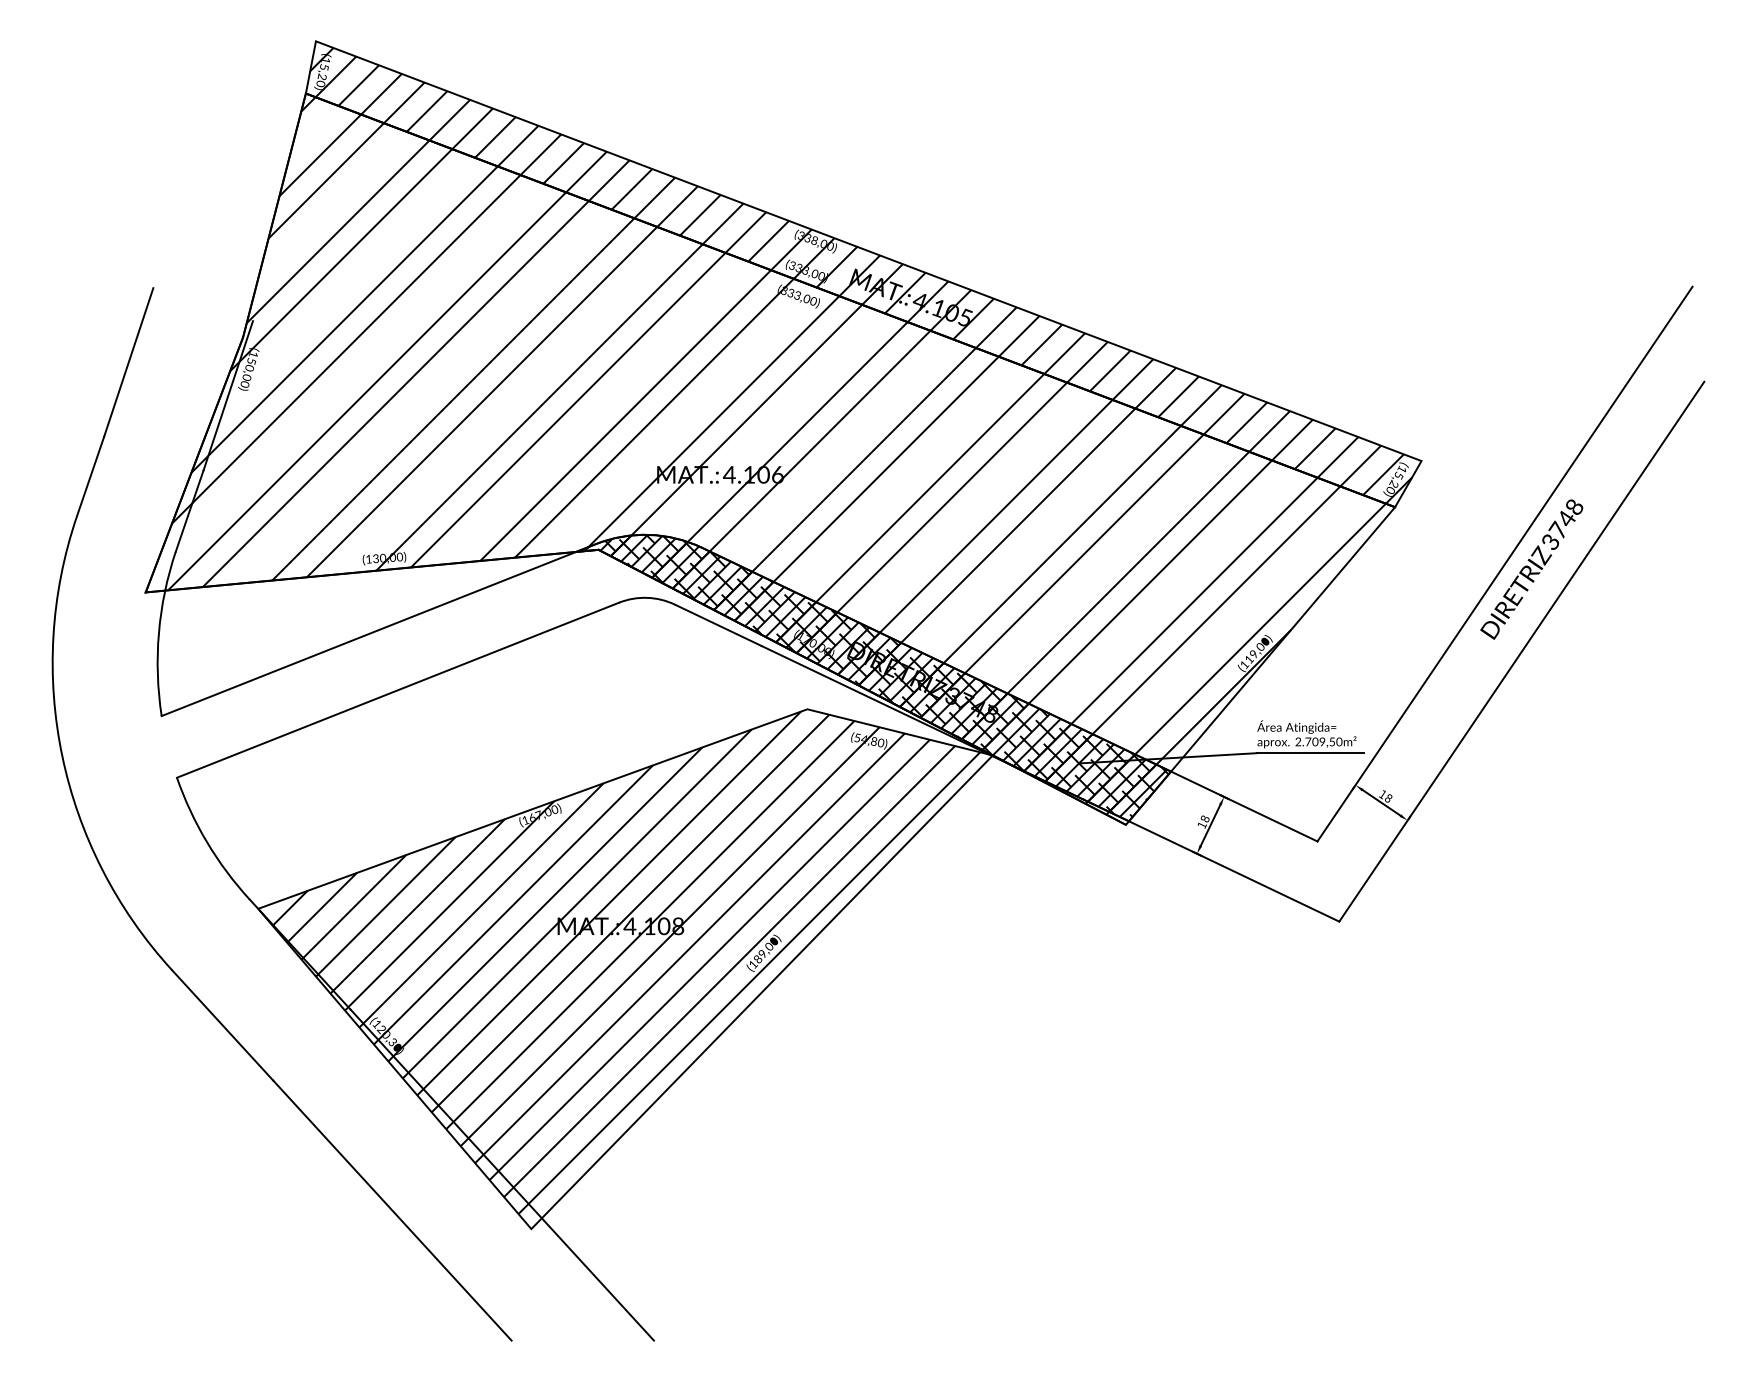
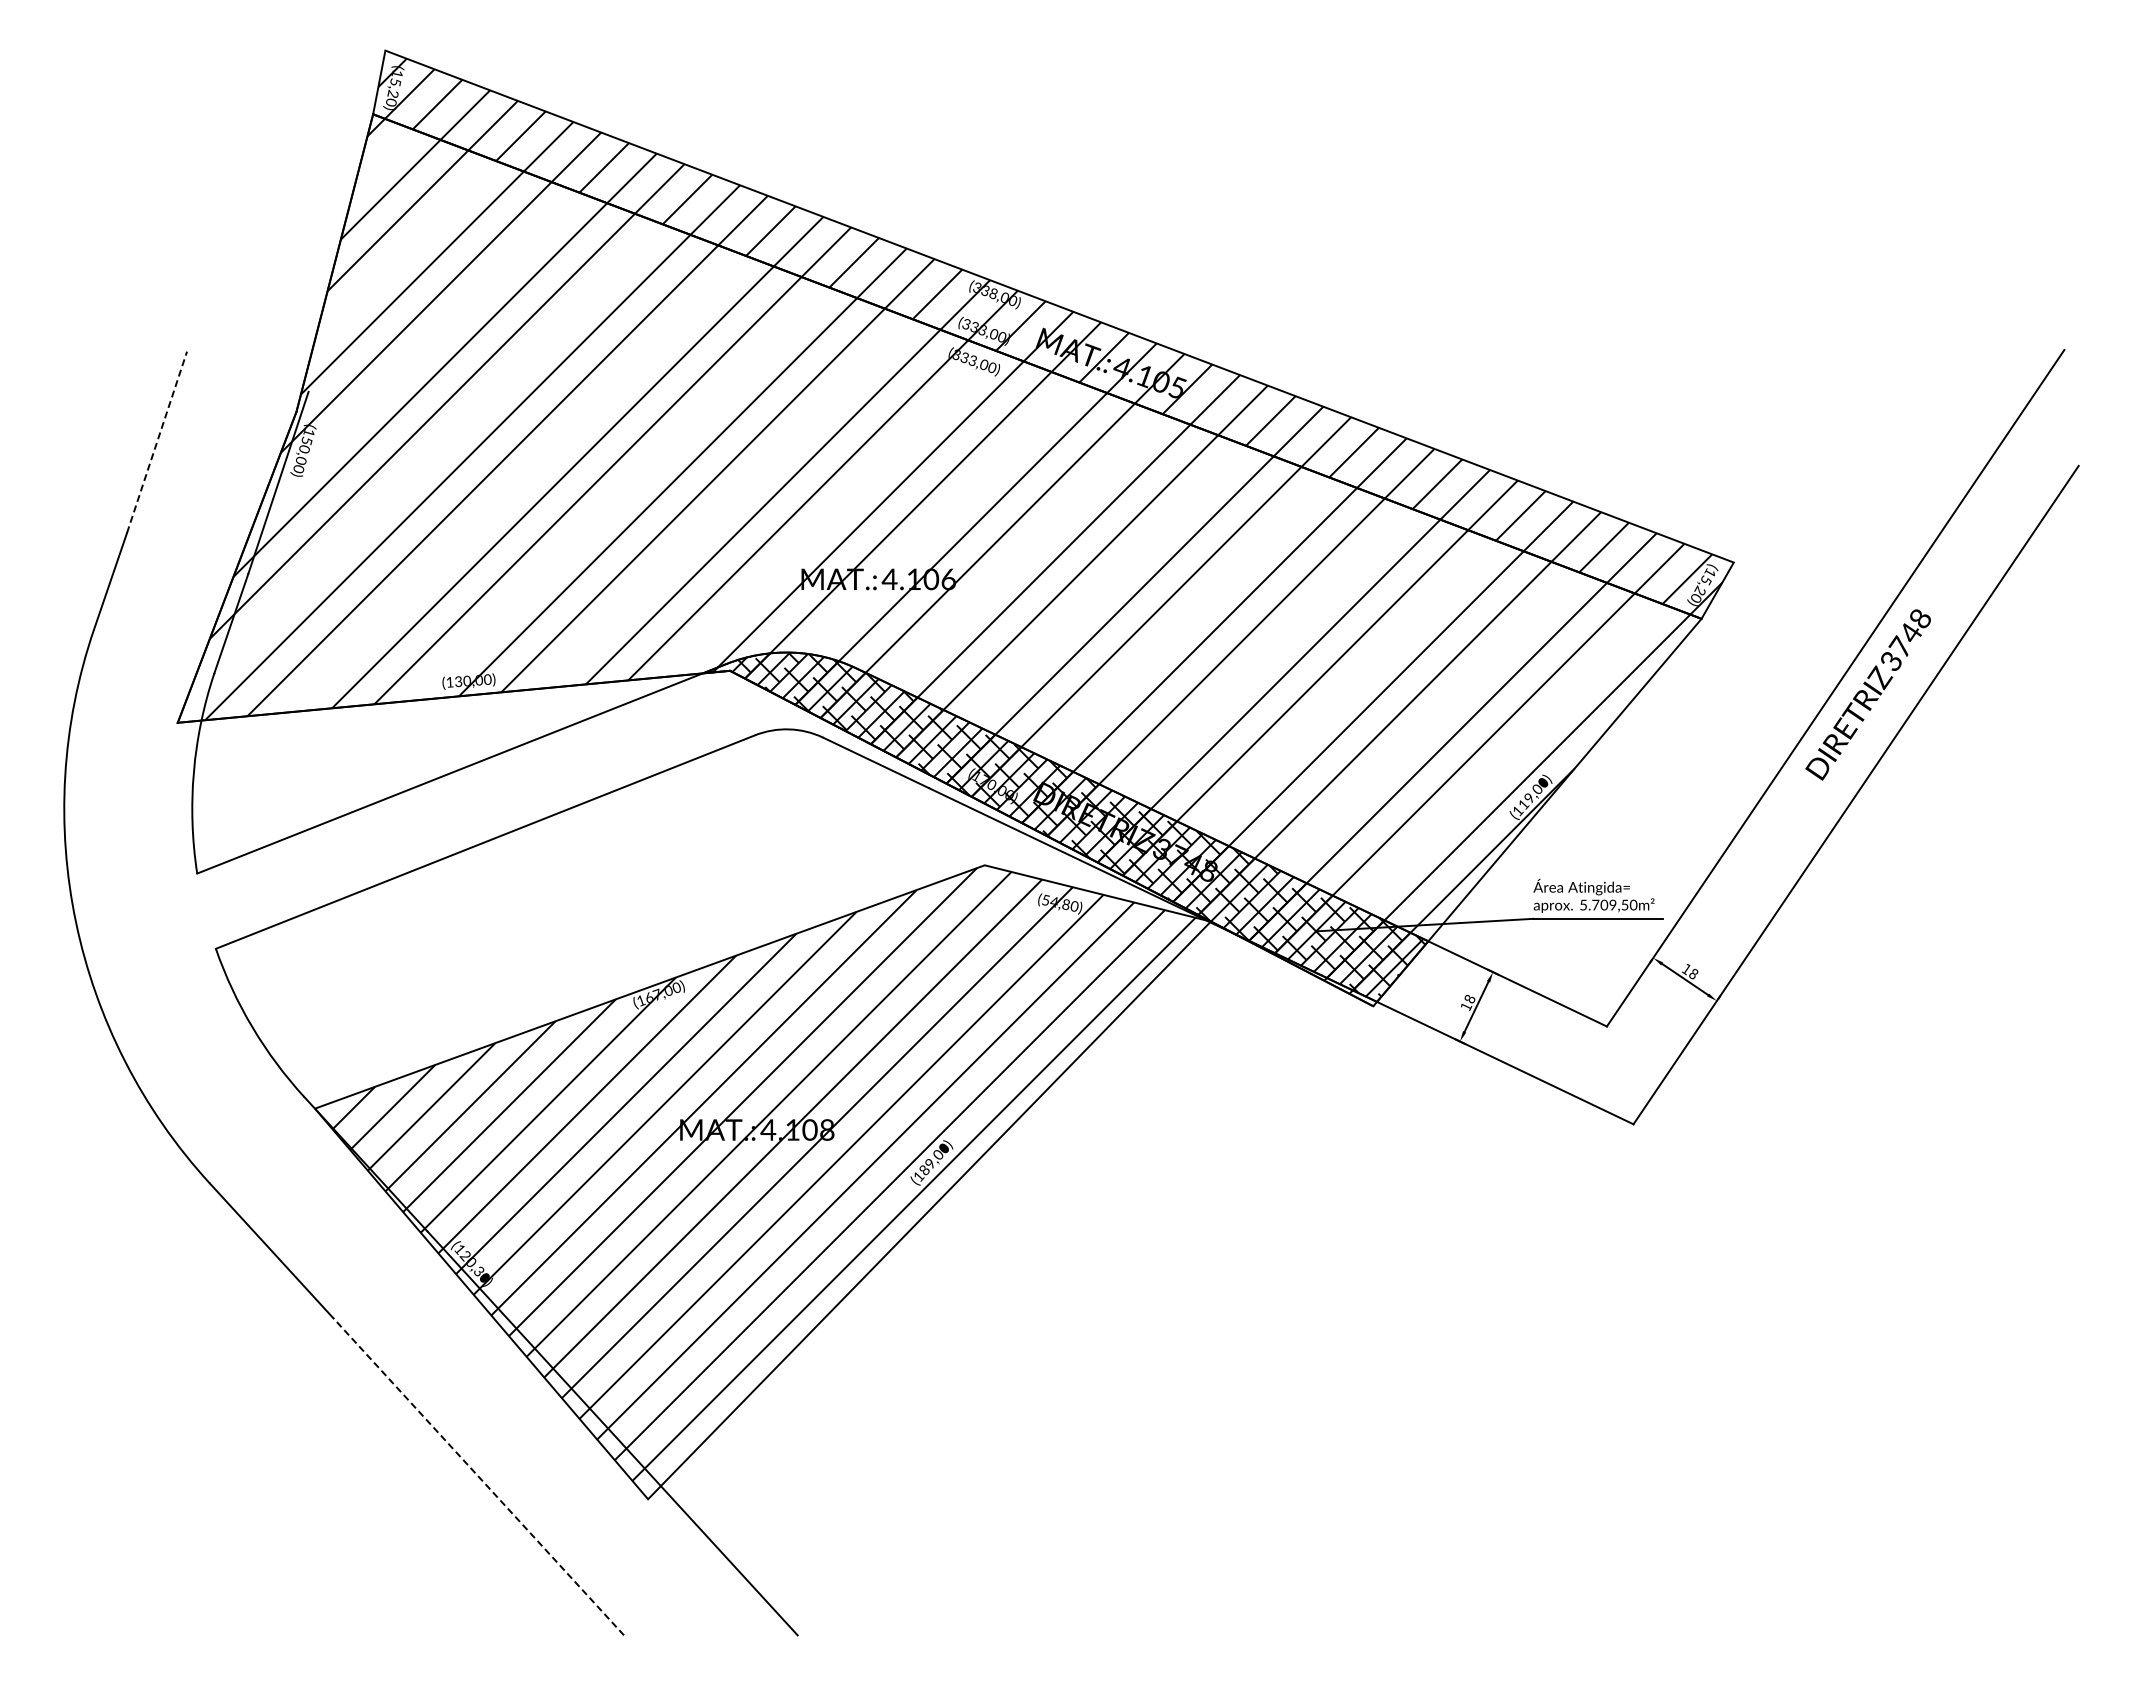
line: (129, 362) -> (157, 442), solid -> dashed
text: (1298, 741) -> (1583, 904), 2.709,50m² -> 5.709,50m²
line: (392, 1210) -> (478, 1476), solid -> dashed

